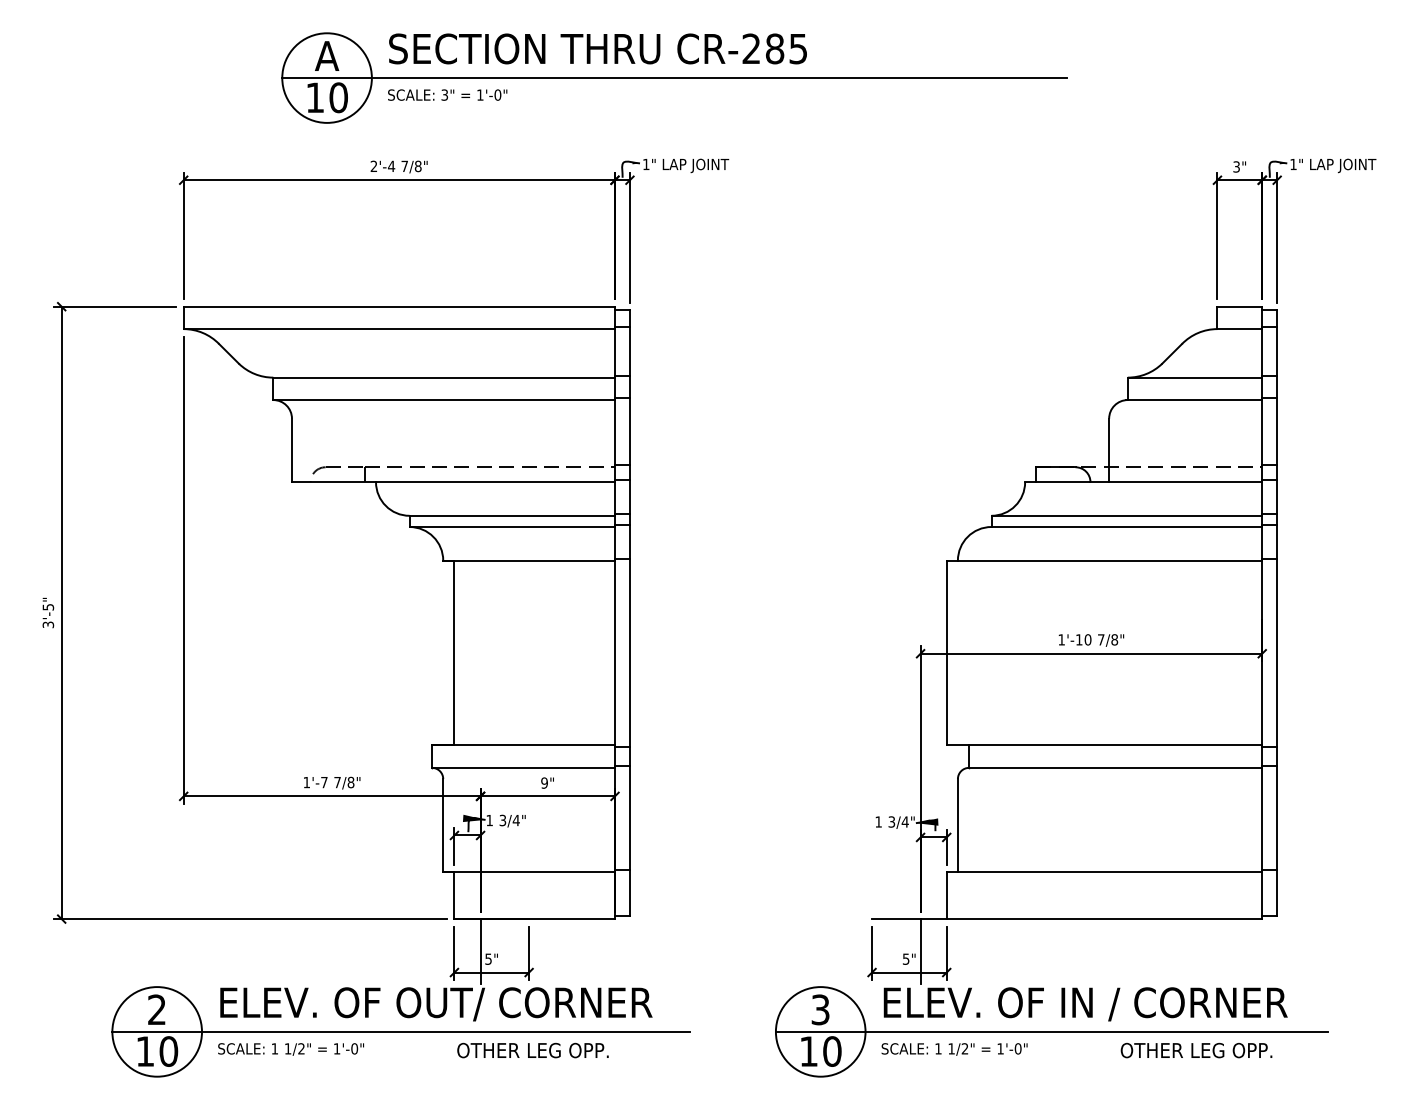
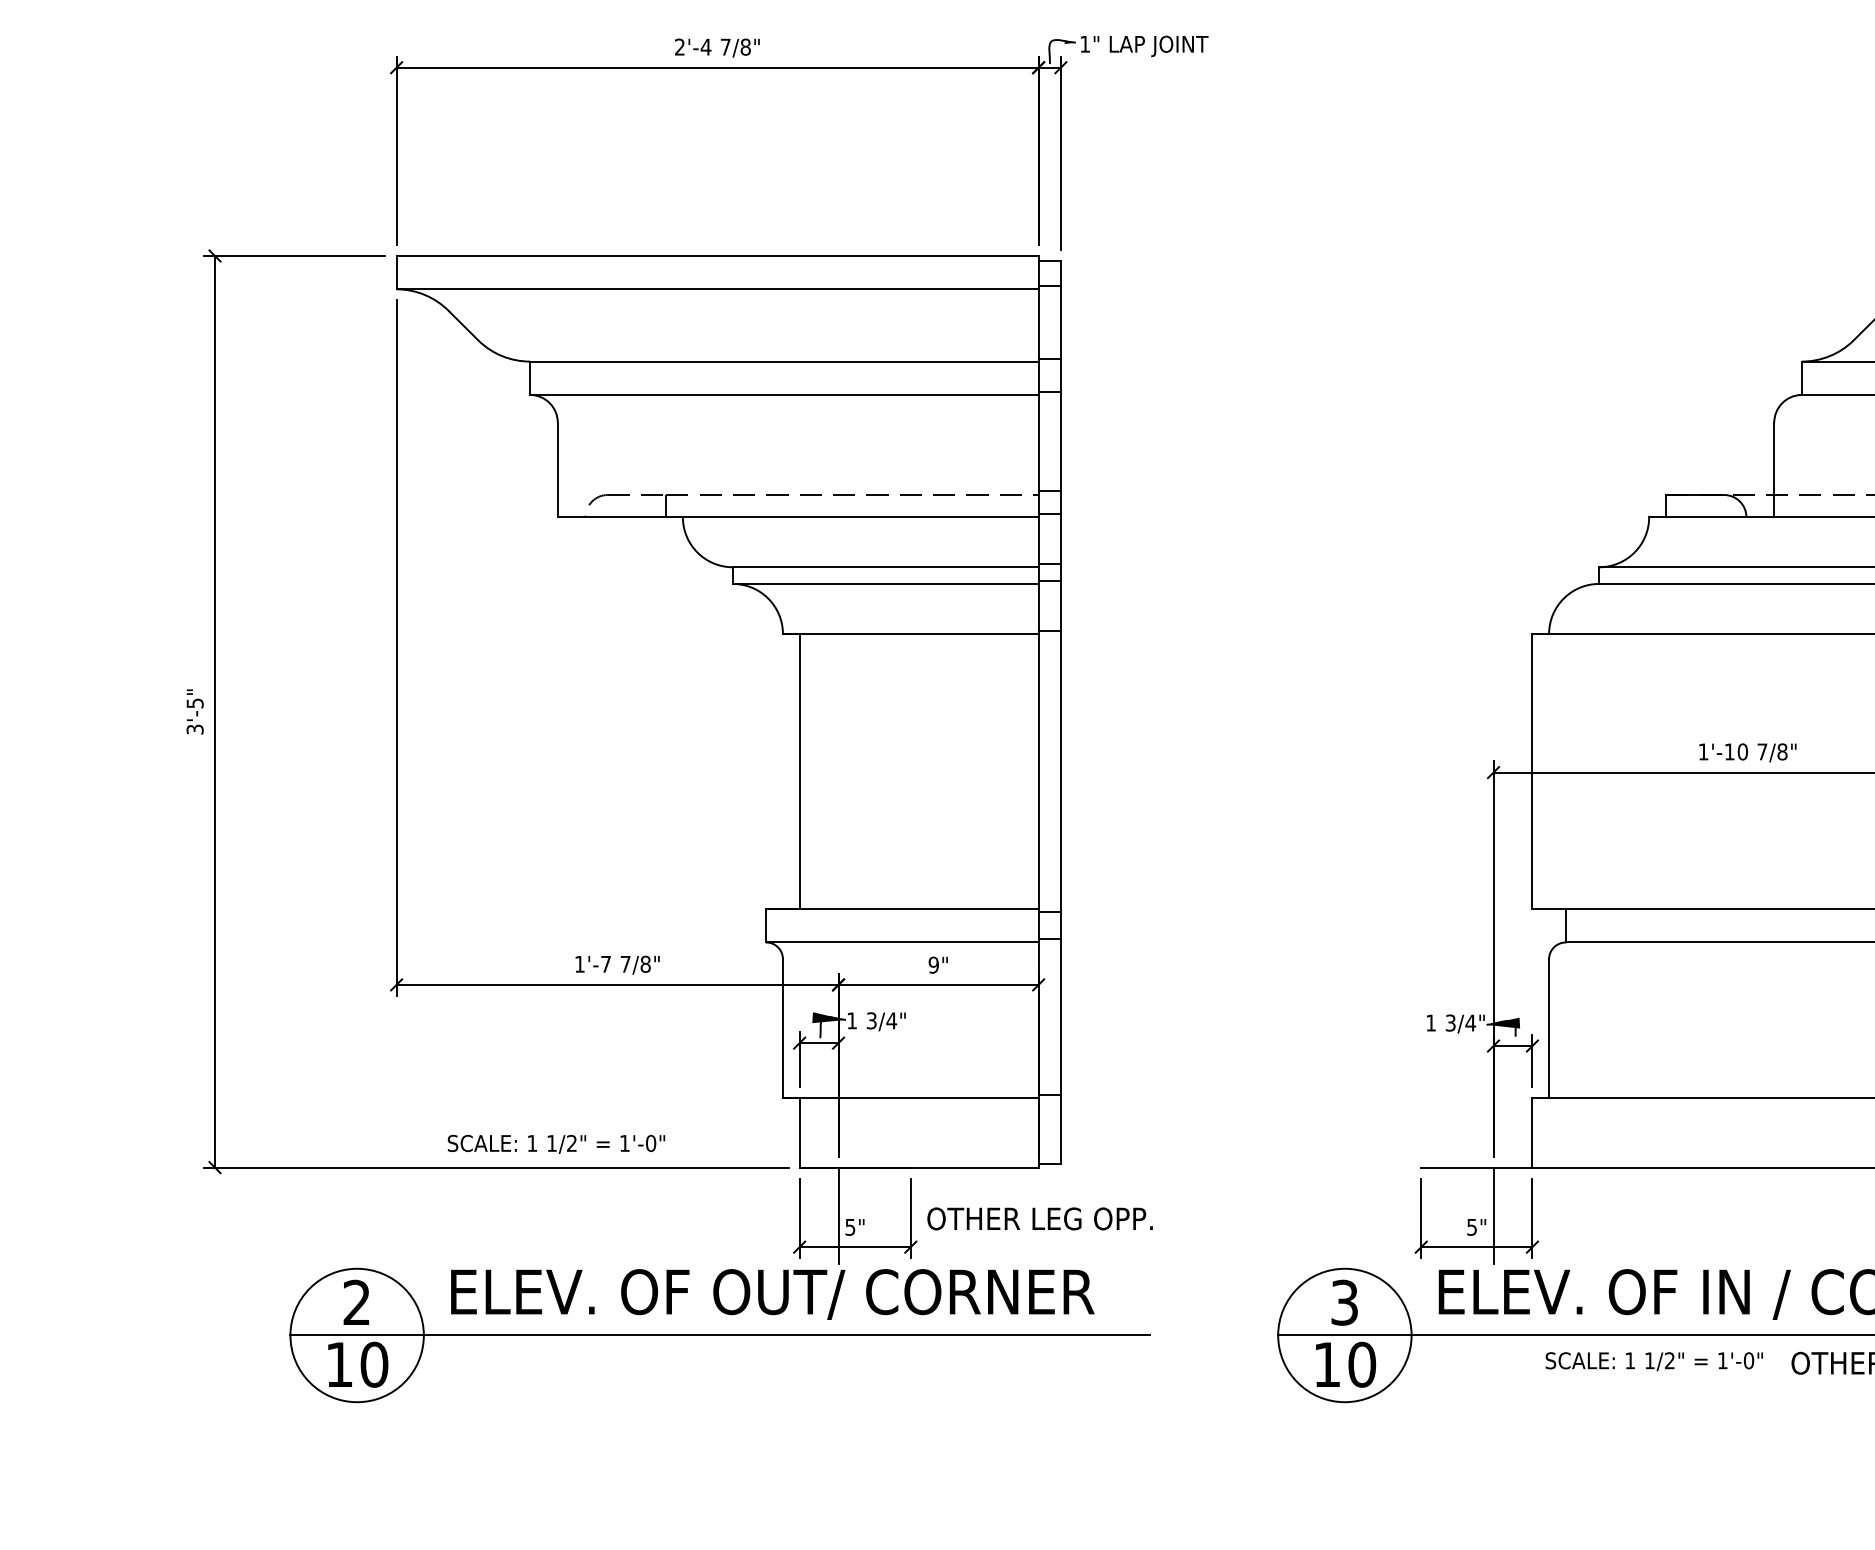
text: (290, 1049) -> (555, 1144), moved
text: (954, 1049) -> (1654, 1361), moved
text: (532, 1050) -> (1039, 1218), moved

